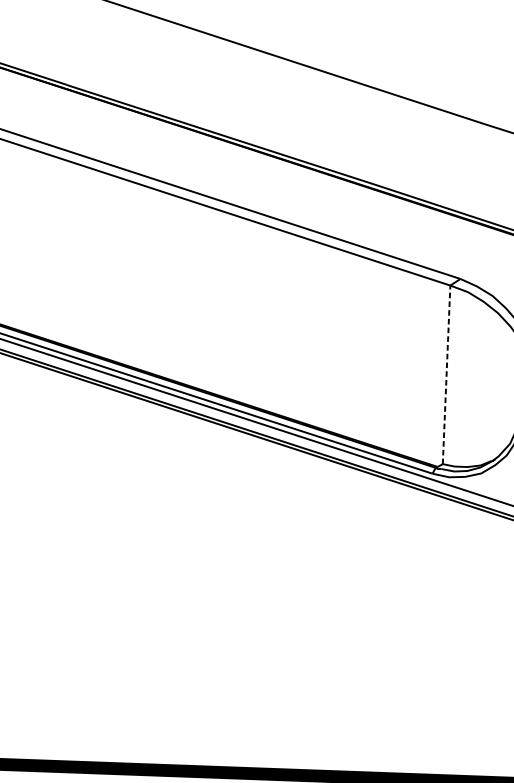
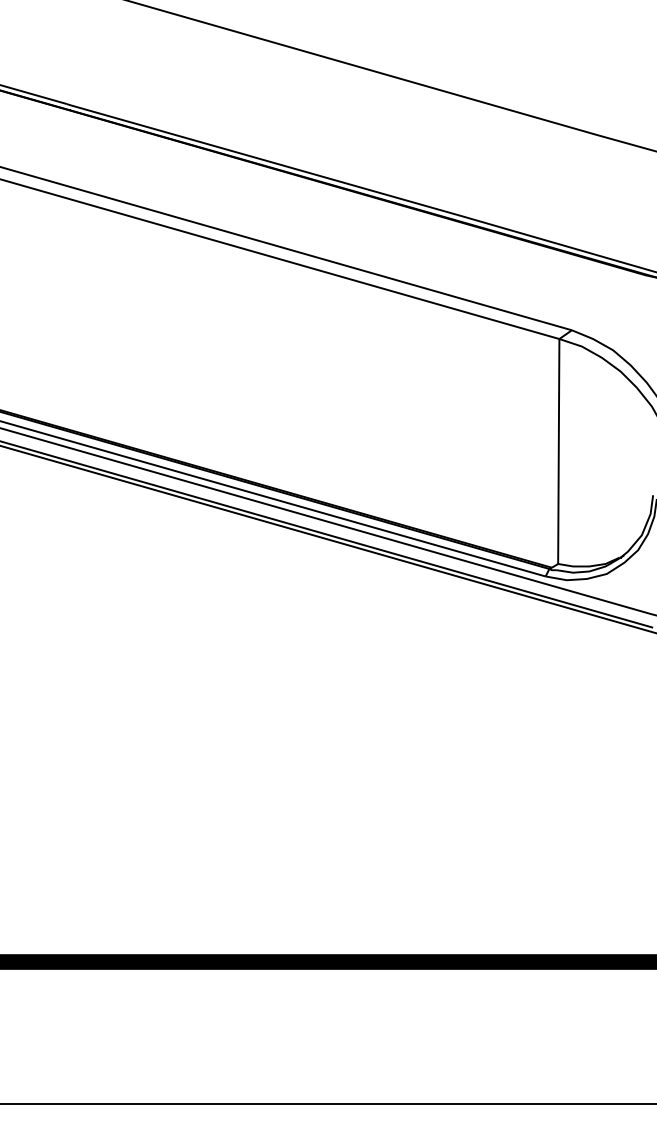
line: (446, 374) -> (558, 451), dashed -> solid

